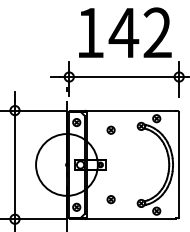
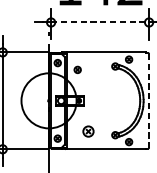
line: (124, 77) -> (100, 22), solid -> dashed
part: (110, 129) -> (77, 69), moved
line: (179, 164) -> (149, 100), solid -> dashed
part: (110, 199) -> (87, 131), size x1.6

